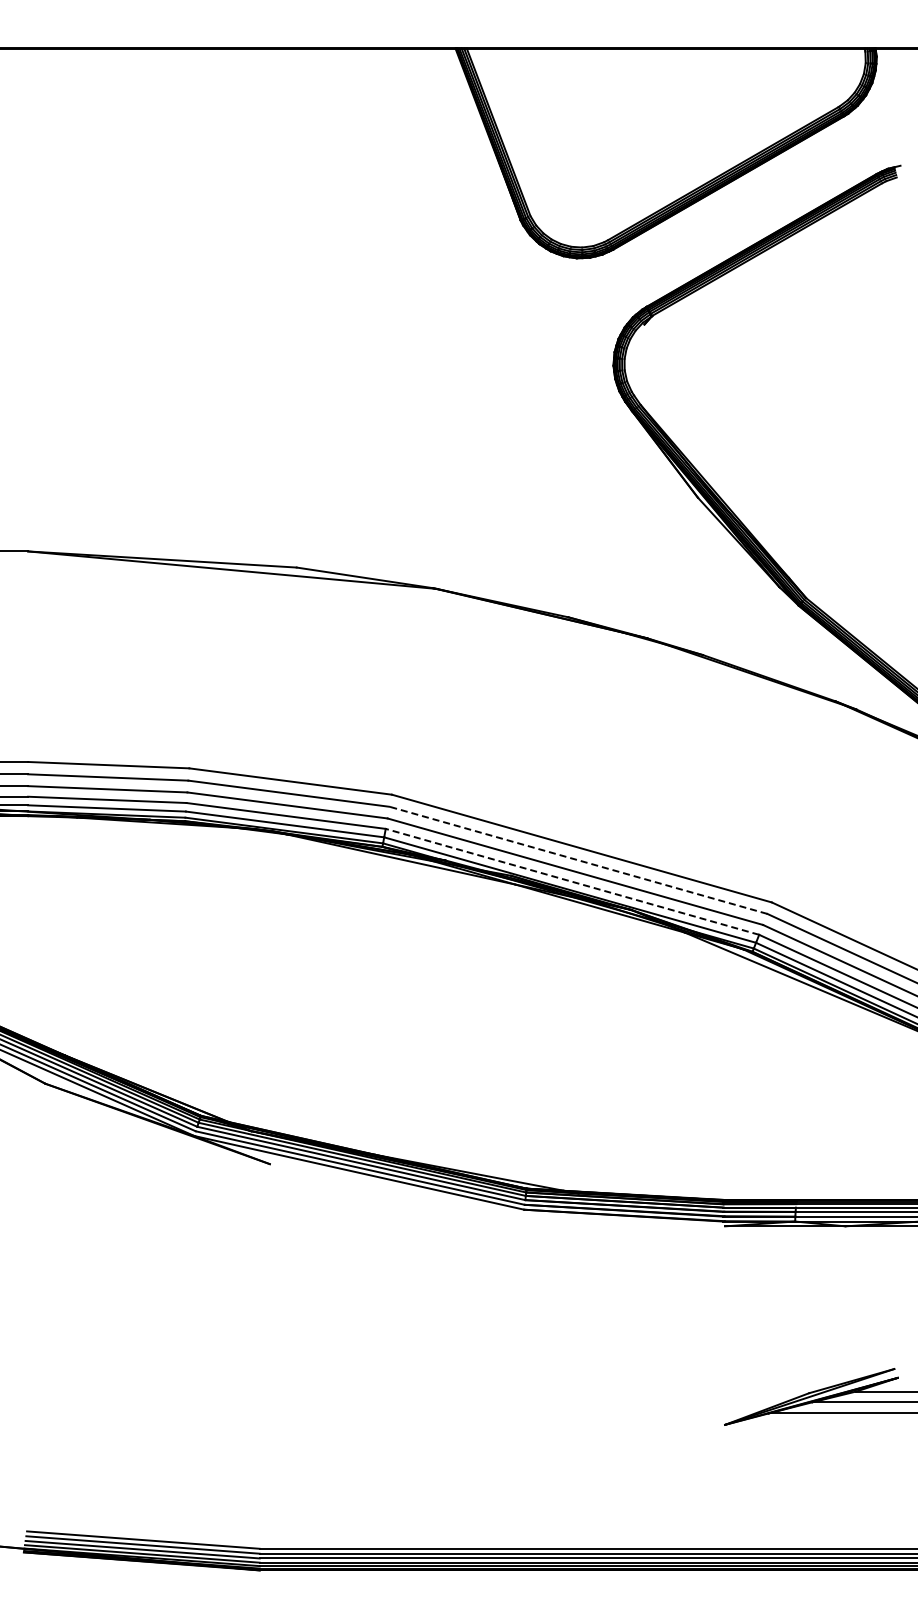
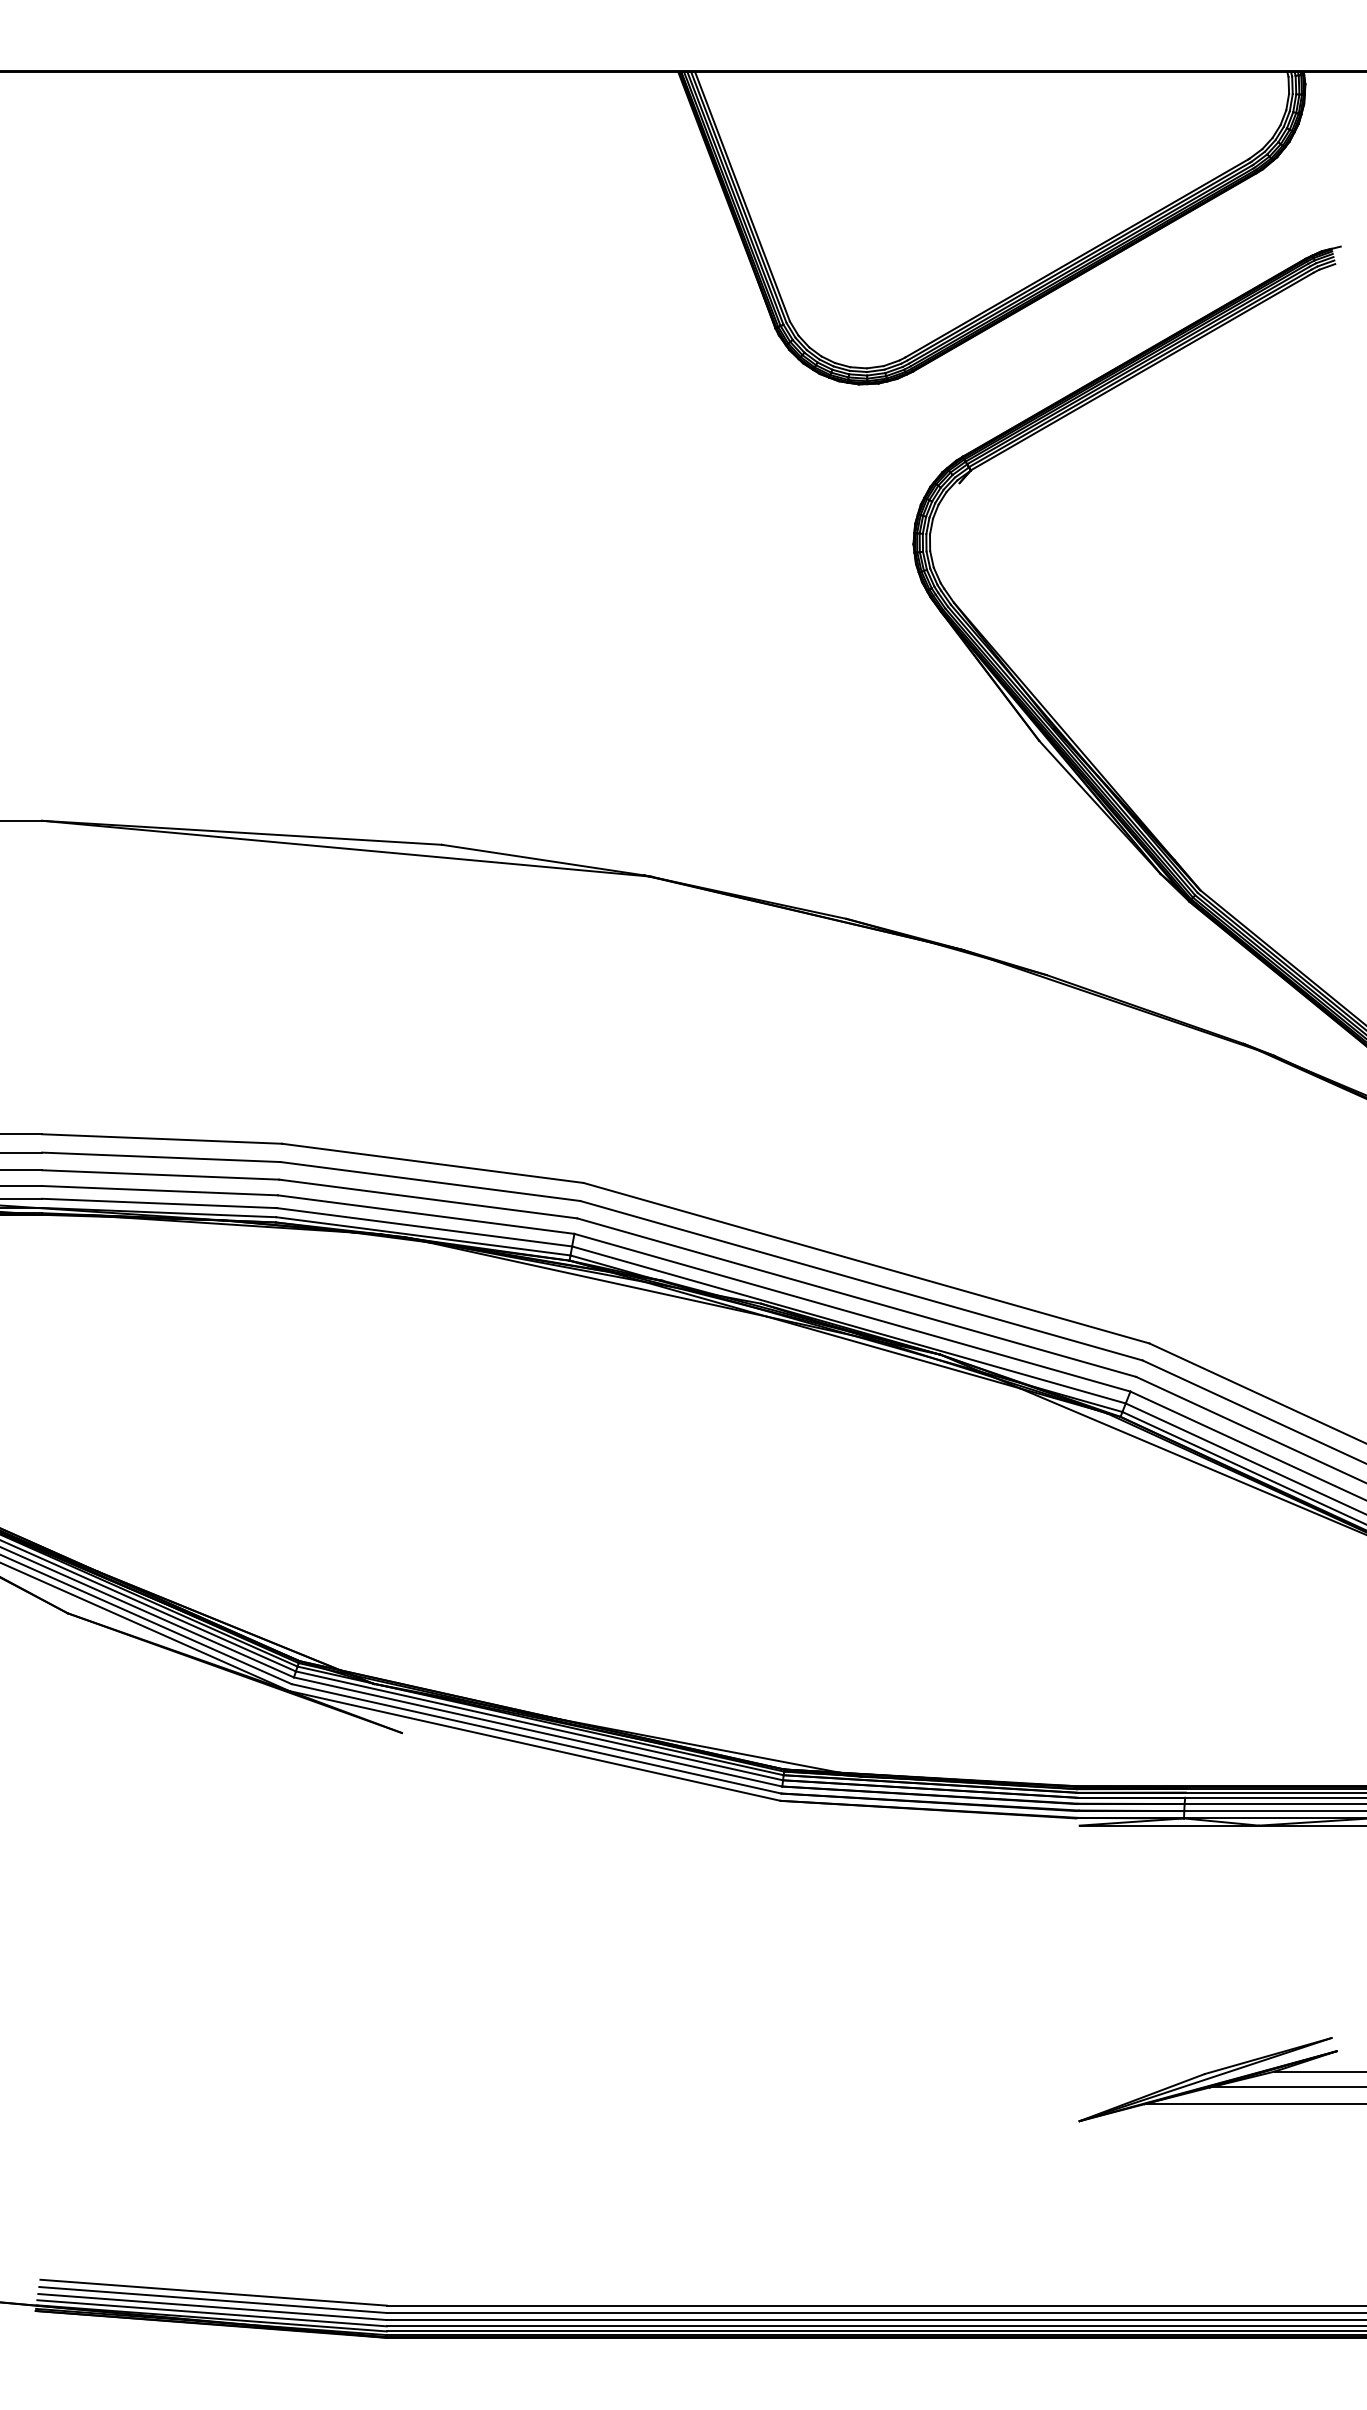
line: (578, 860) -> (861, 1280), dashed -> solid
line: (572, 881) -> (852, 1312), dashed -> solid

